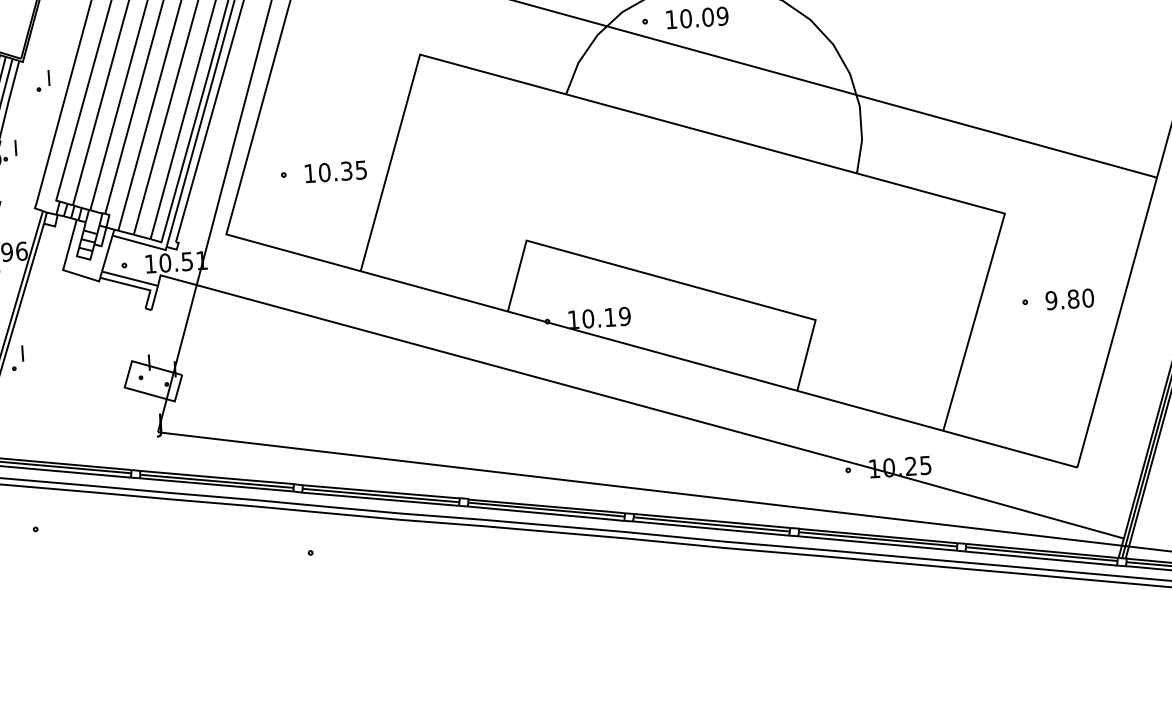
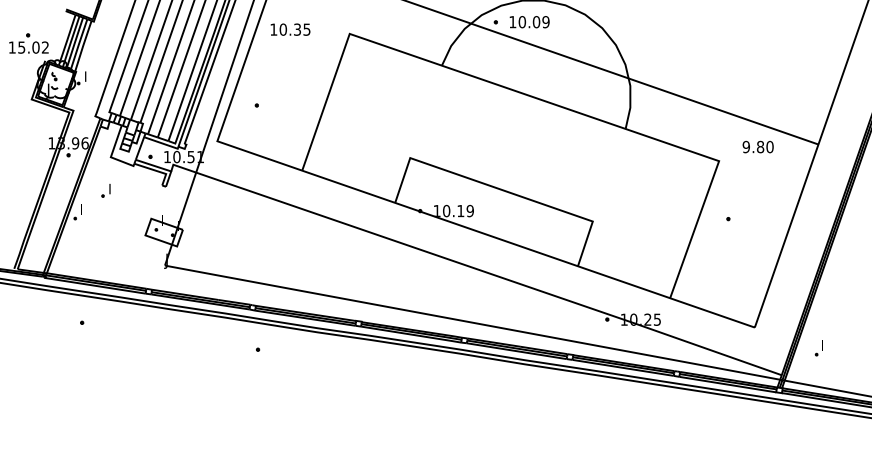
part: (42, 80) -> (105, 190), moved
text: (335, 171) -> (290, 29), moved
text: (1068, 298) -> (757, 146), moved

